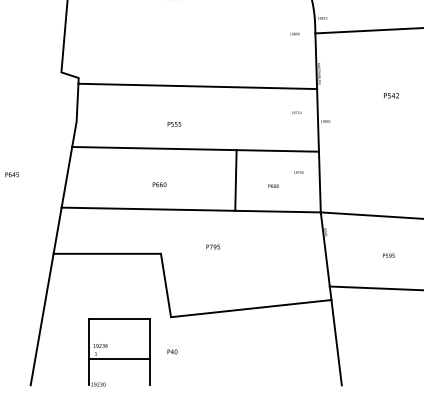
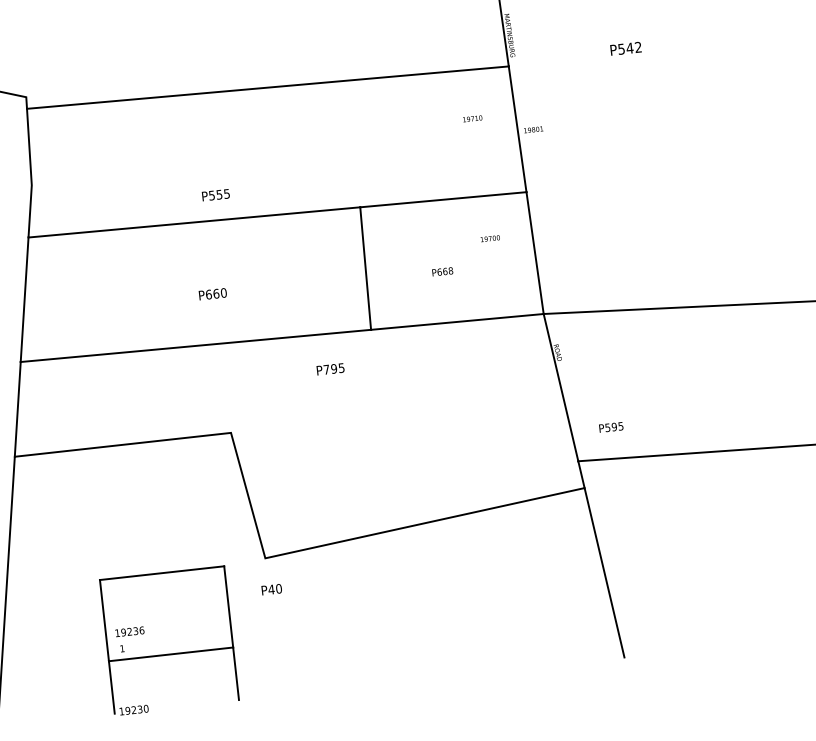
text: (391, 95) -> (625, 48), moved
text: (174, 124) -> (216, 195), moved
text: (212, 246) -> (328, 368), moved
text: (388, 255) -> (610, 427), moved
text: (172, 351) -> (271, 588), moved

